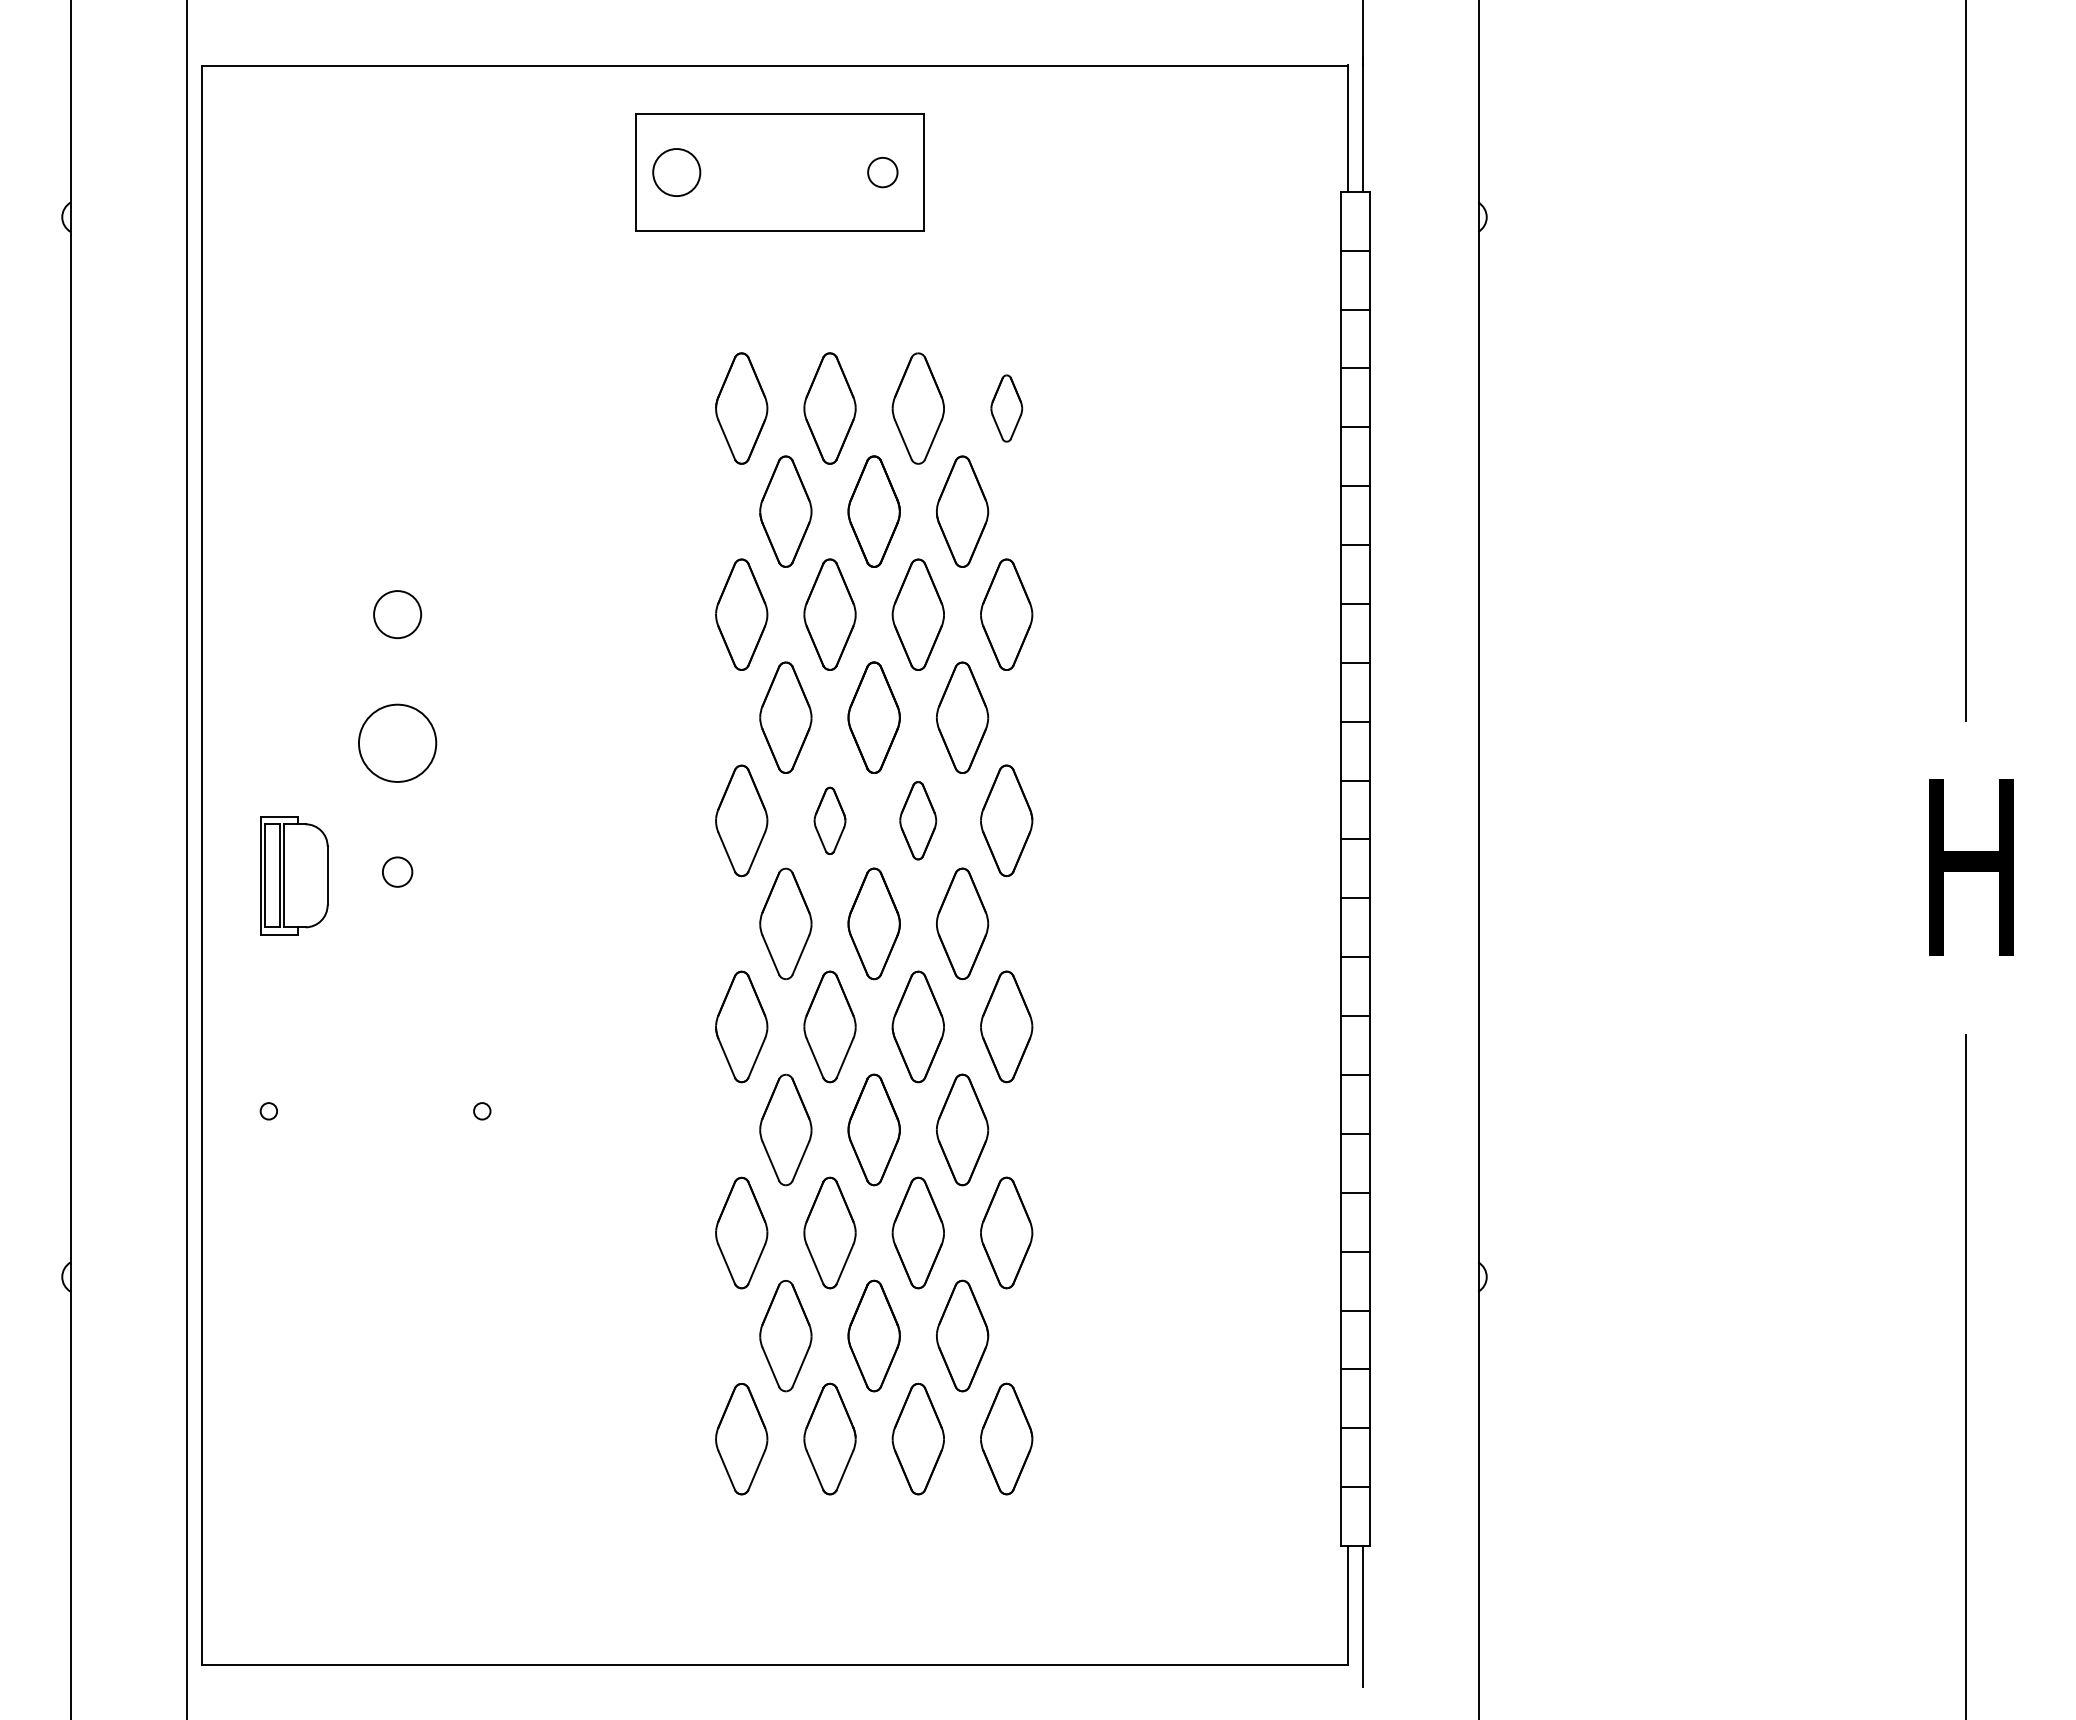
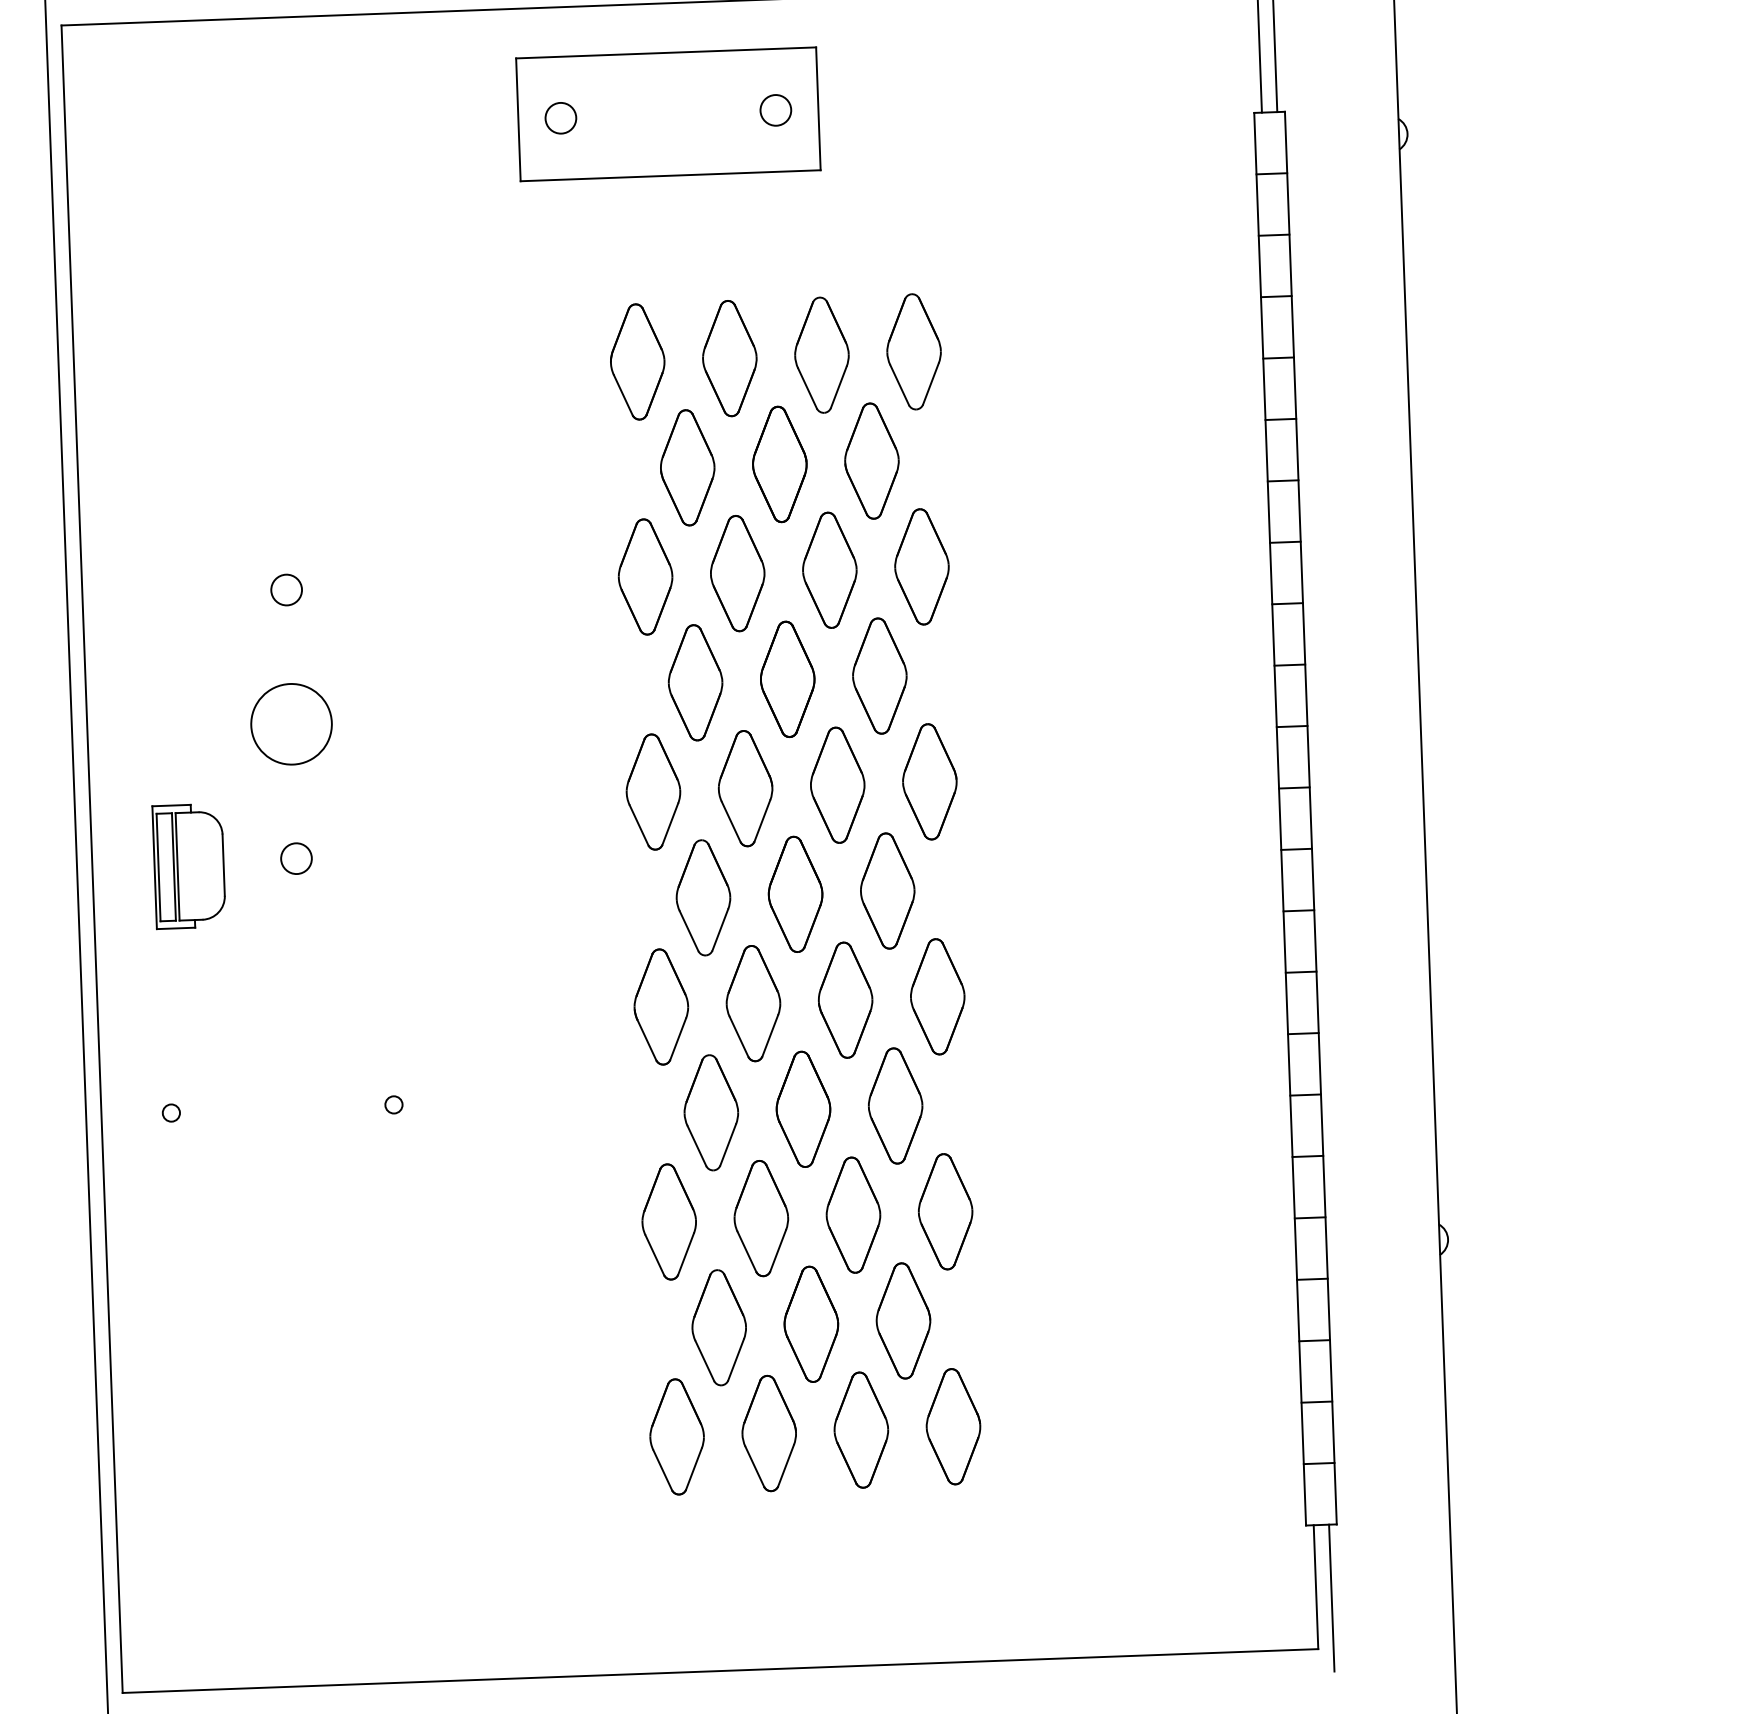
circle: (676, 172) -> (560, 118), size x0.62
part: (1006, 408) -> (913, 351), size x1.67
circle: (397, 614) -> (286, 589), size x0.62
part: (829, 820) -> (745, 788), size x1.67
part: (917, 820) -> (836, 784), size x1.43

